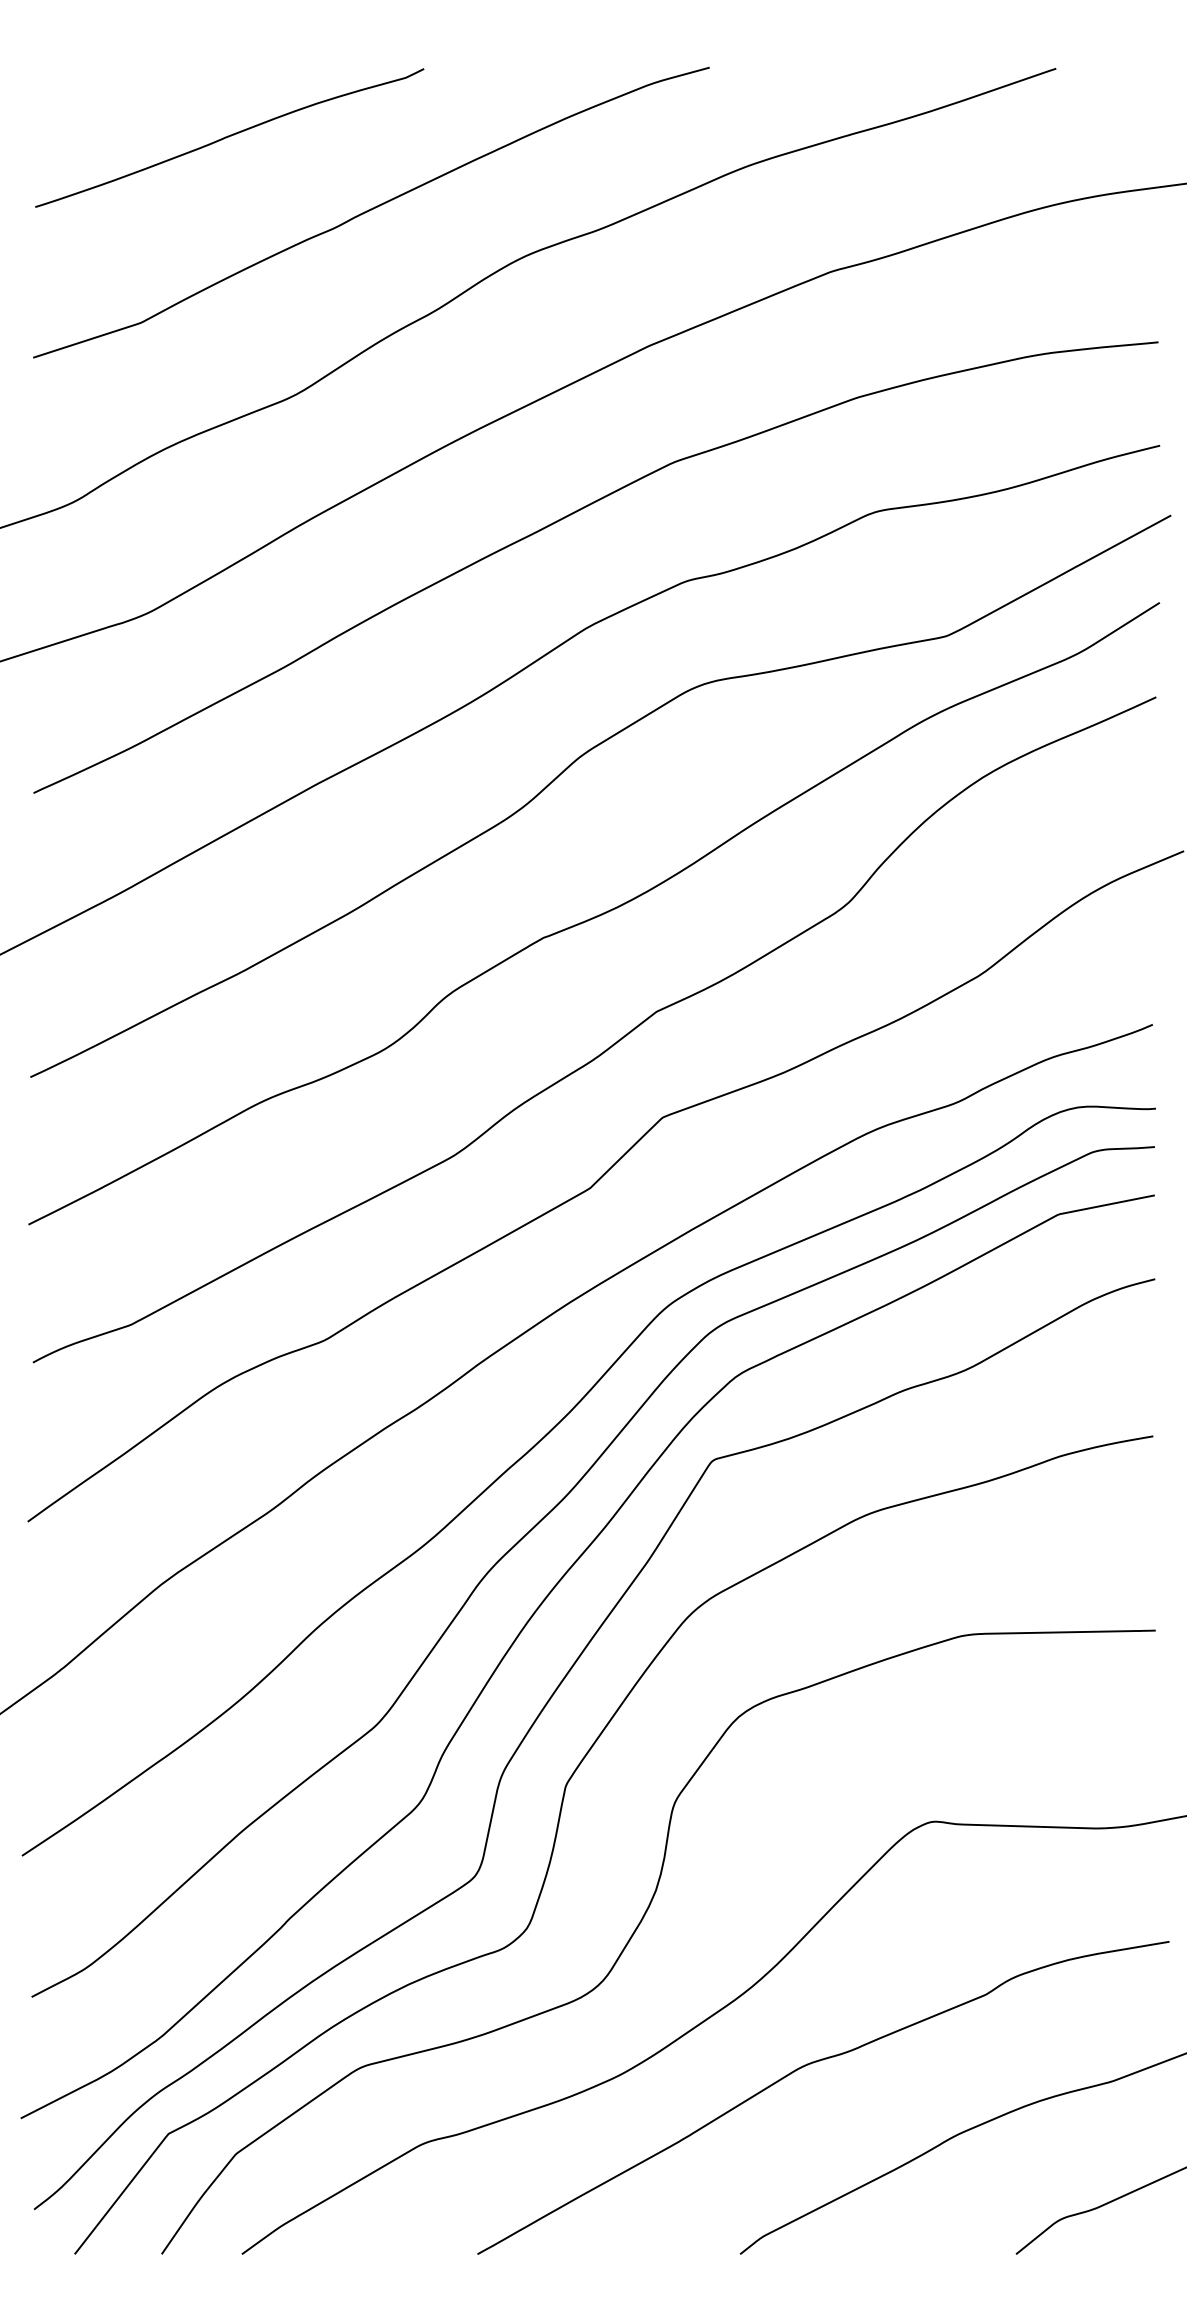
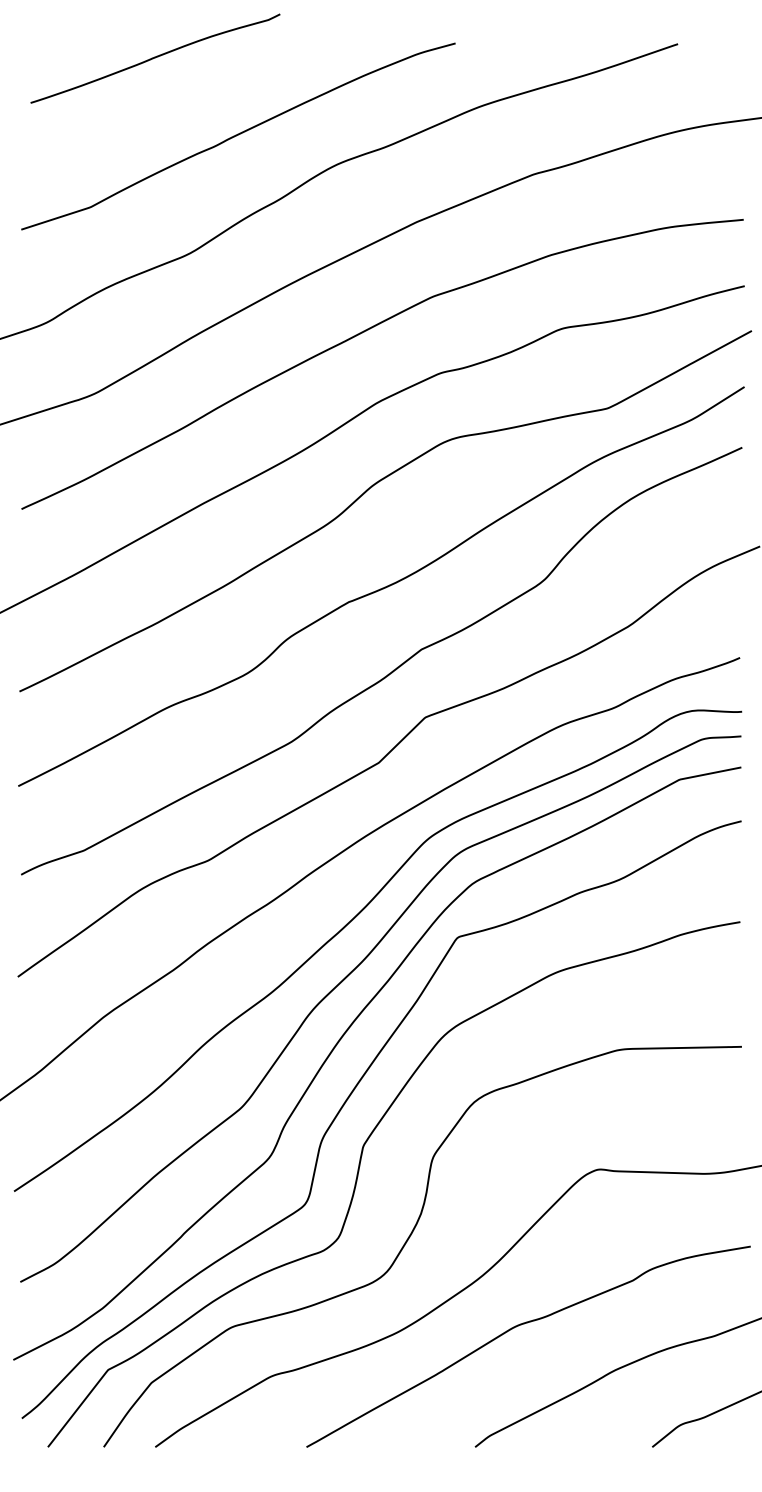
curve: (229, 137) -> (155, 58), moved

